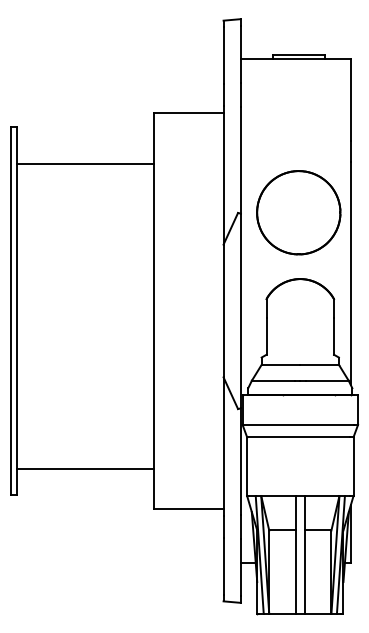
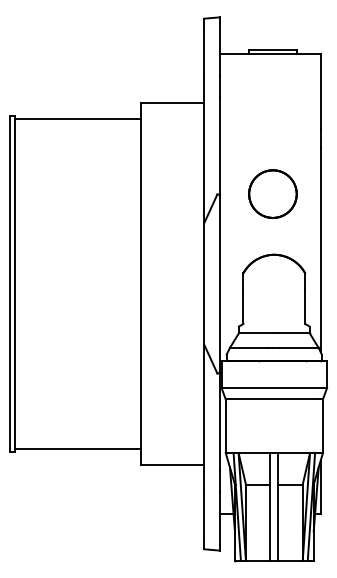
line: (84, 163) -> (77, 118), moved
part: (298, 211) -> (272, 193), size x0.62
line: (84, 469) -> (77, 449), moved

